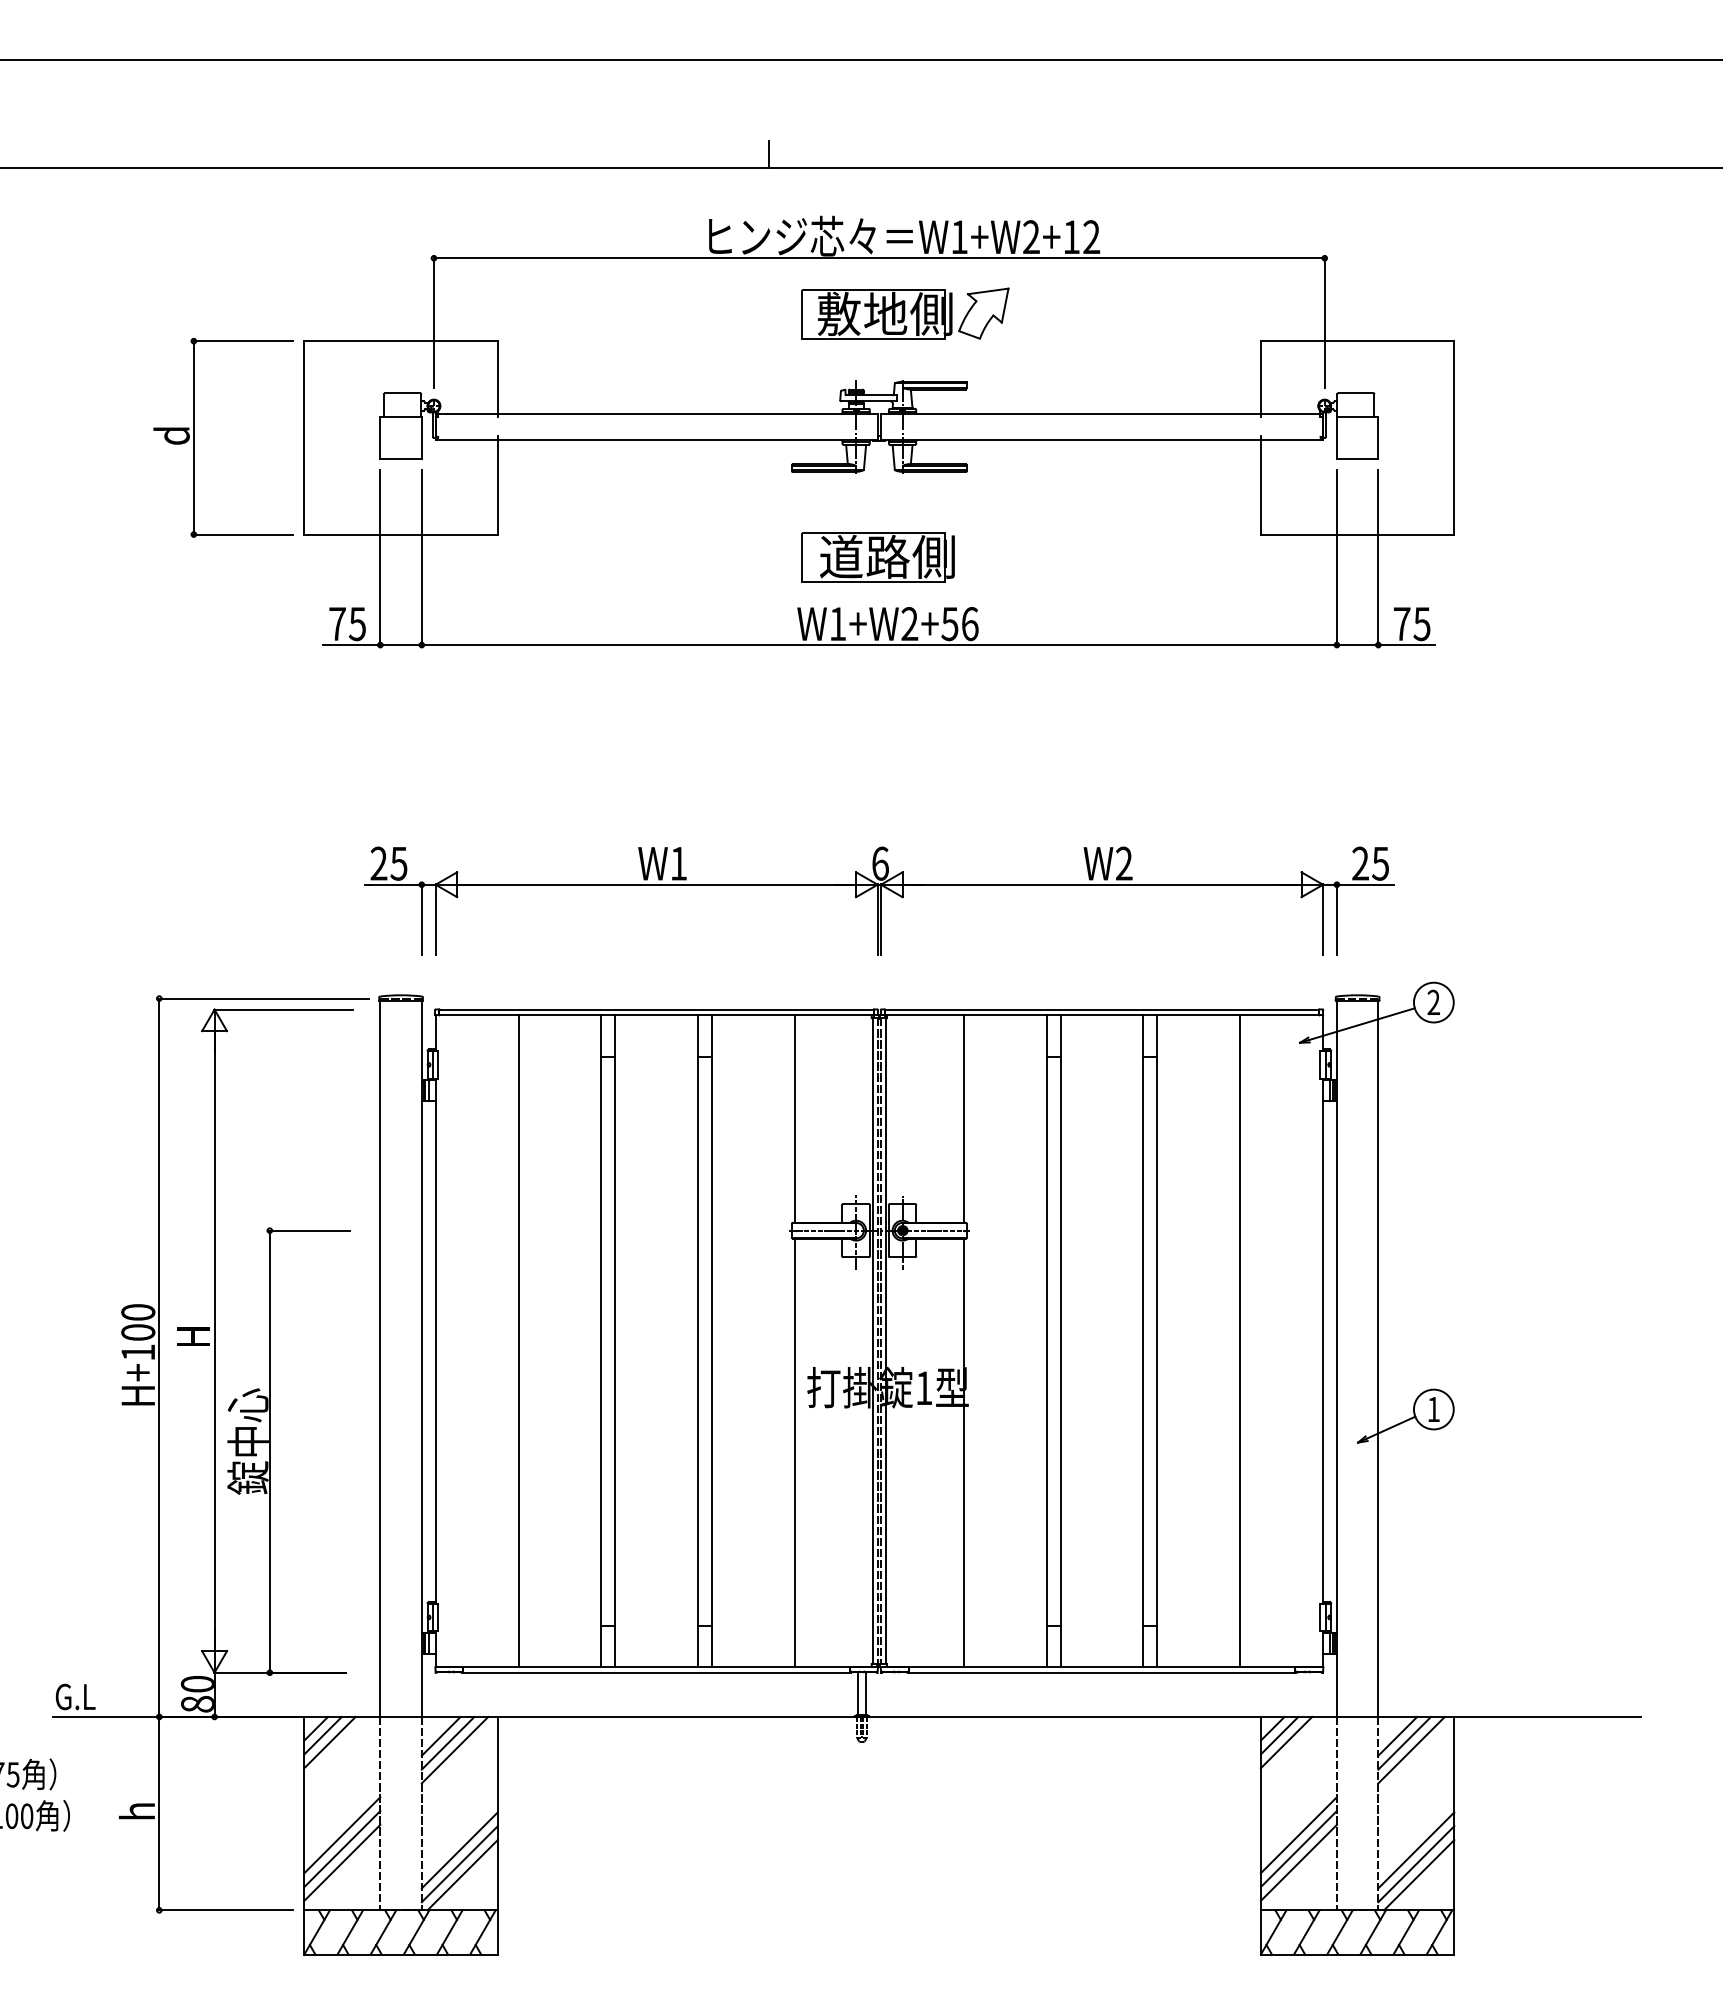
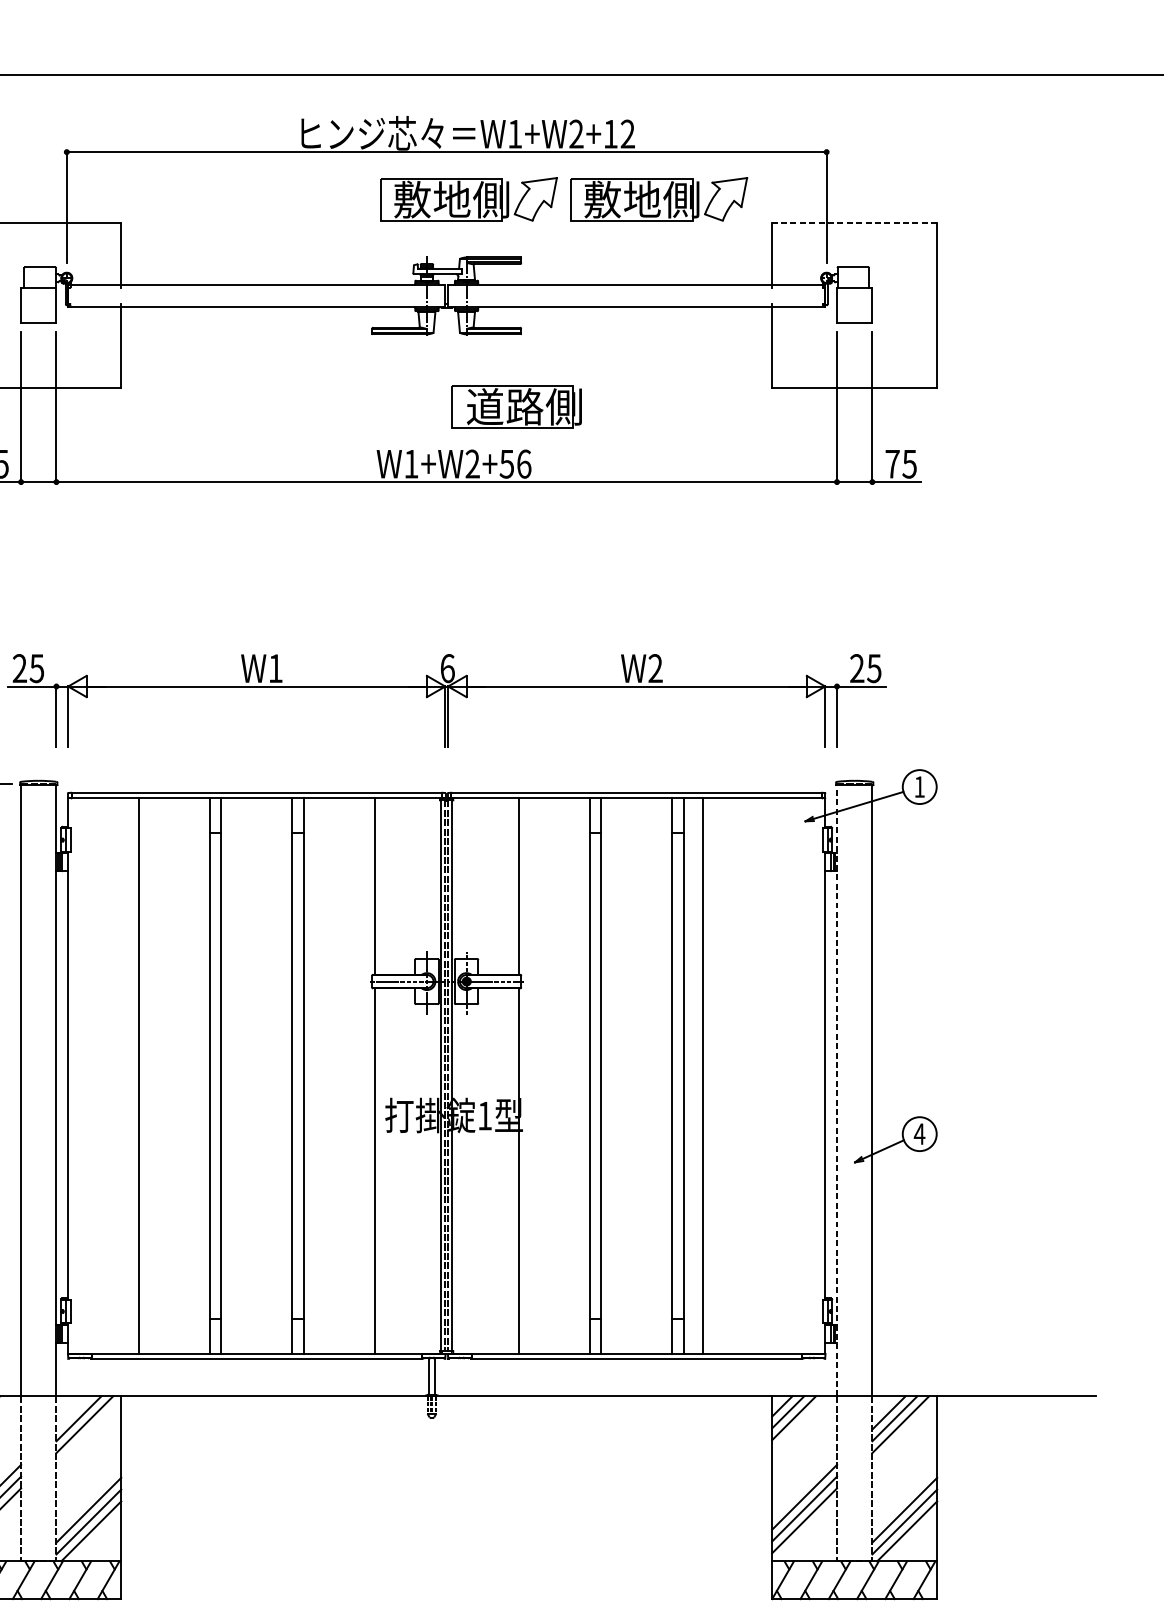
line: (768, 154) -> (352, 63), removed
part: (1128, 313) -> (659, 199), added
line: (1357, 341) -> (854, 223), solid -> dashed
part: (877, 557) -> (515, 407), moved
text: (1433, 1001) -> (919, 786), 2 -> 1
line: (1240, 1341) -> (702, 1076), moved
line: (1336, 1358) -> (836, 1090), solid -> dashed
text: (1433, 1409) -> (919, 1134), 1 -> 4
line: (440, 1735) -> (72, 1412), removed

